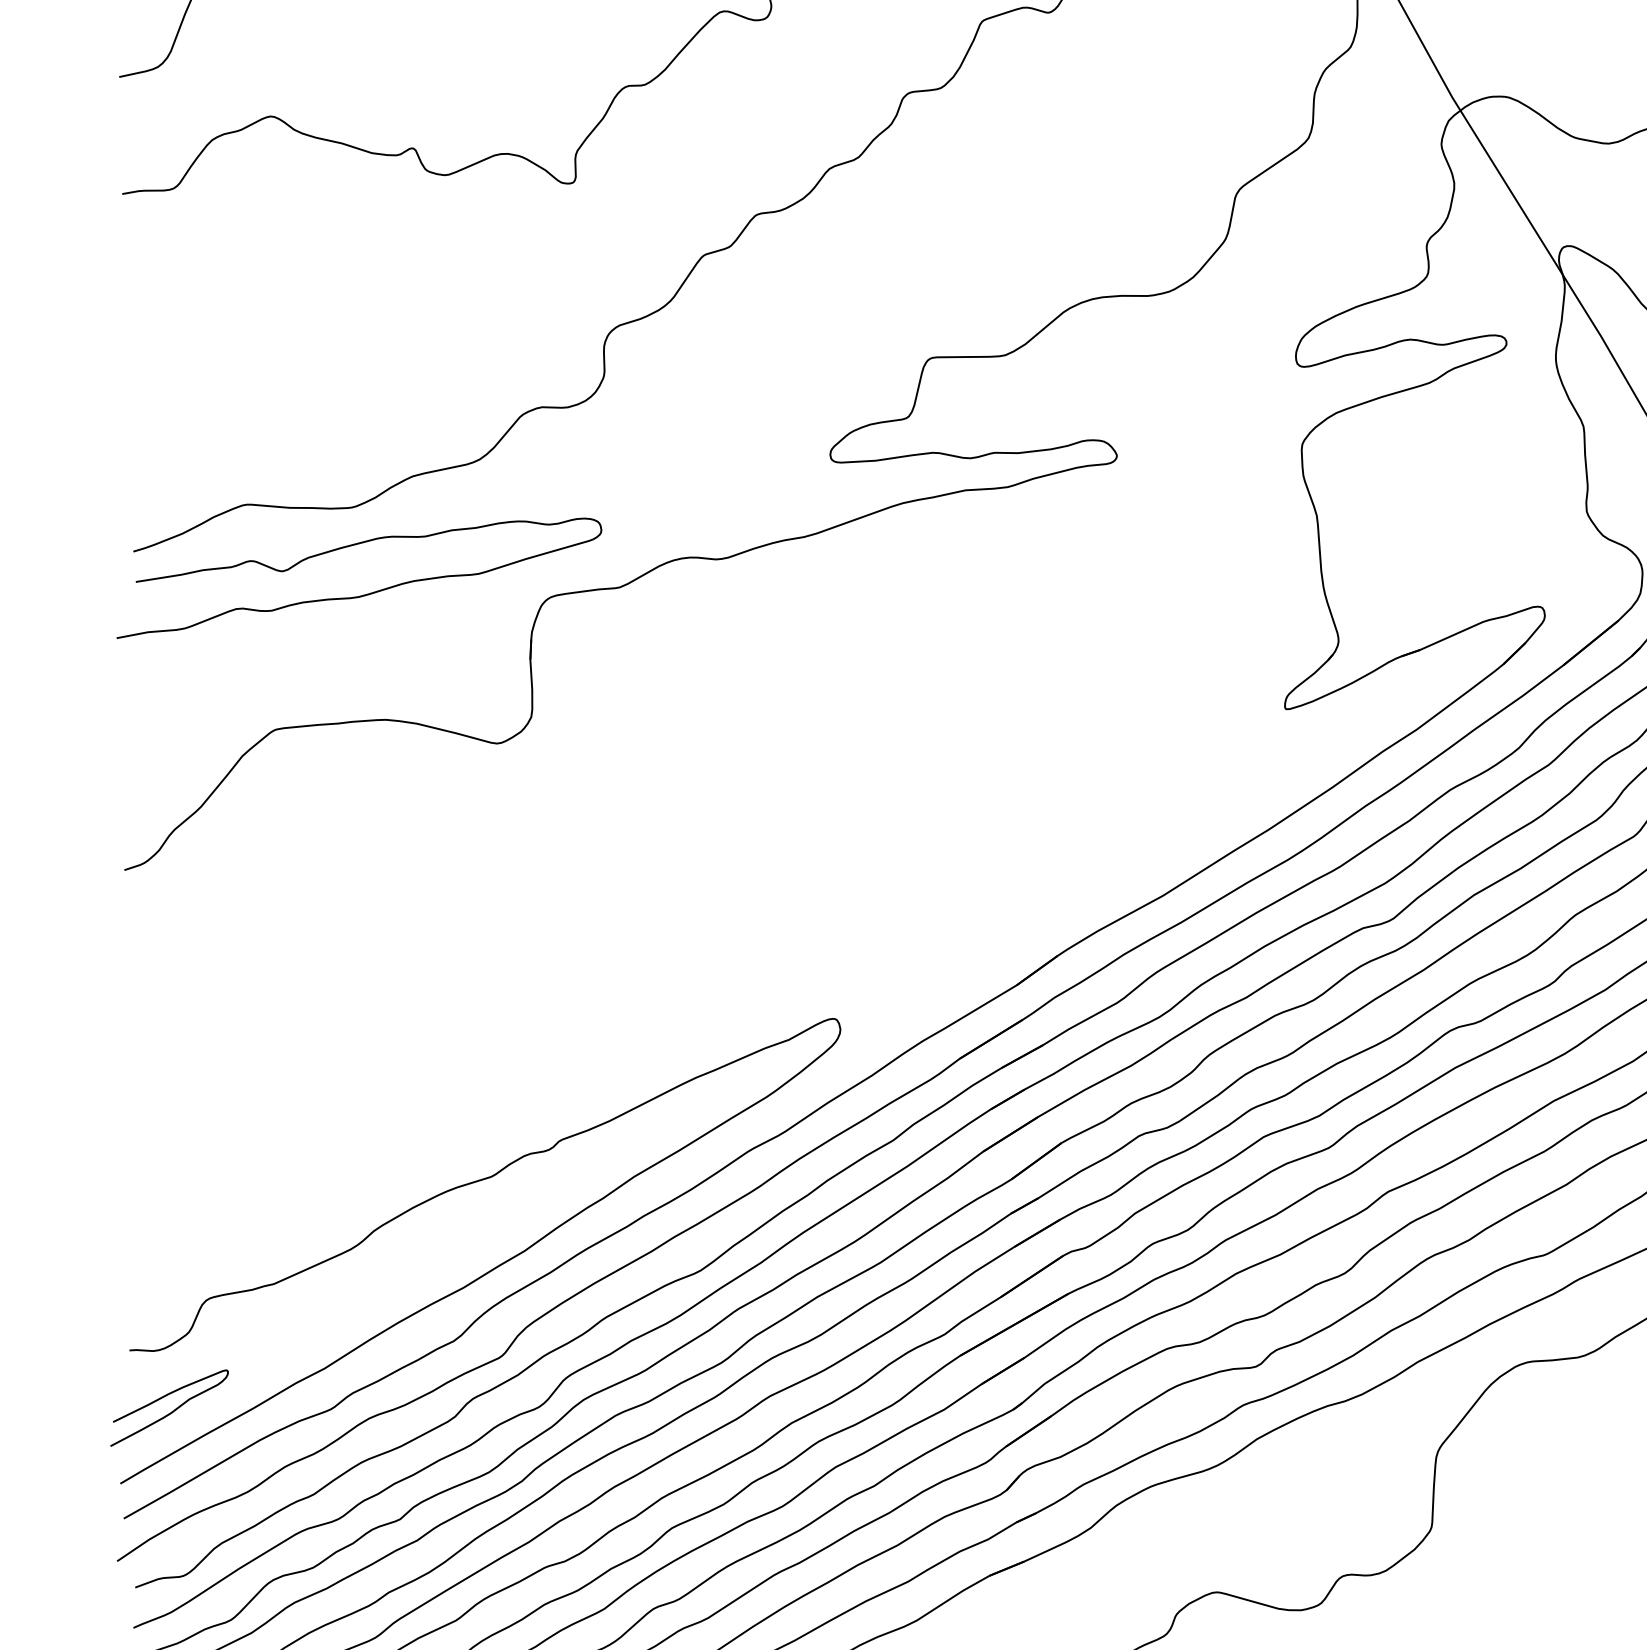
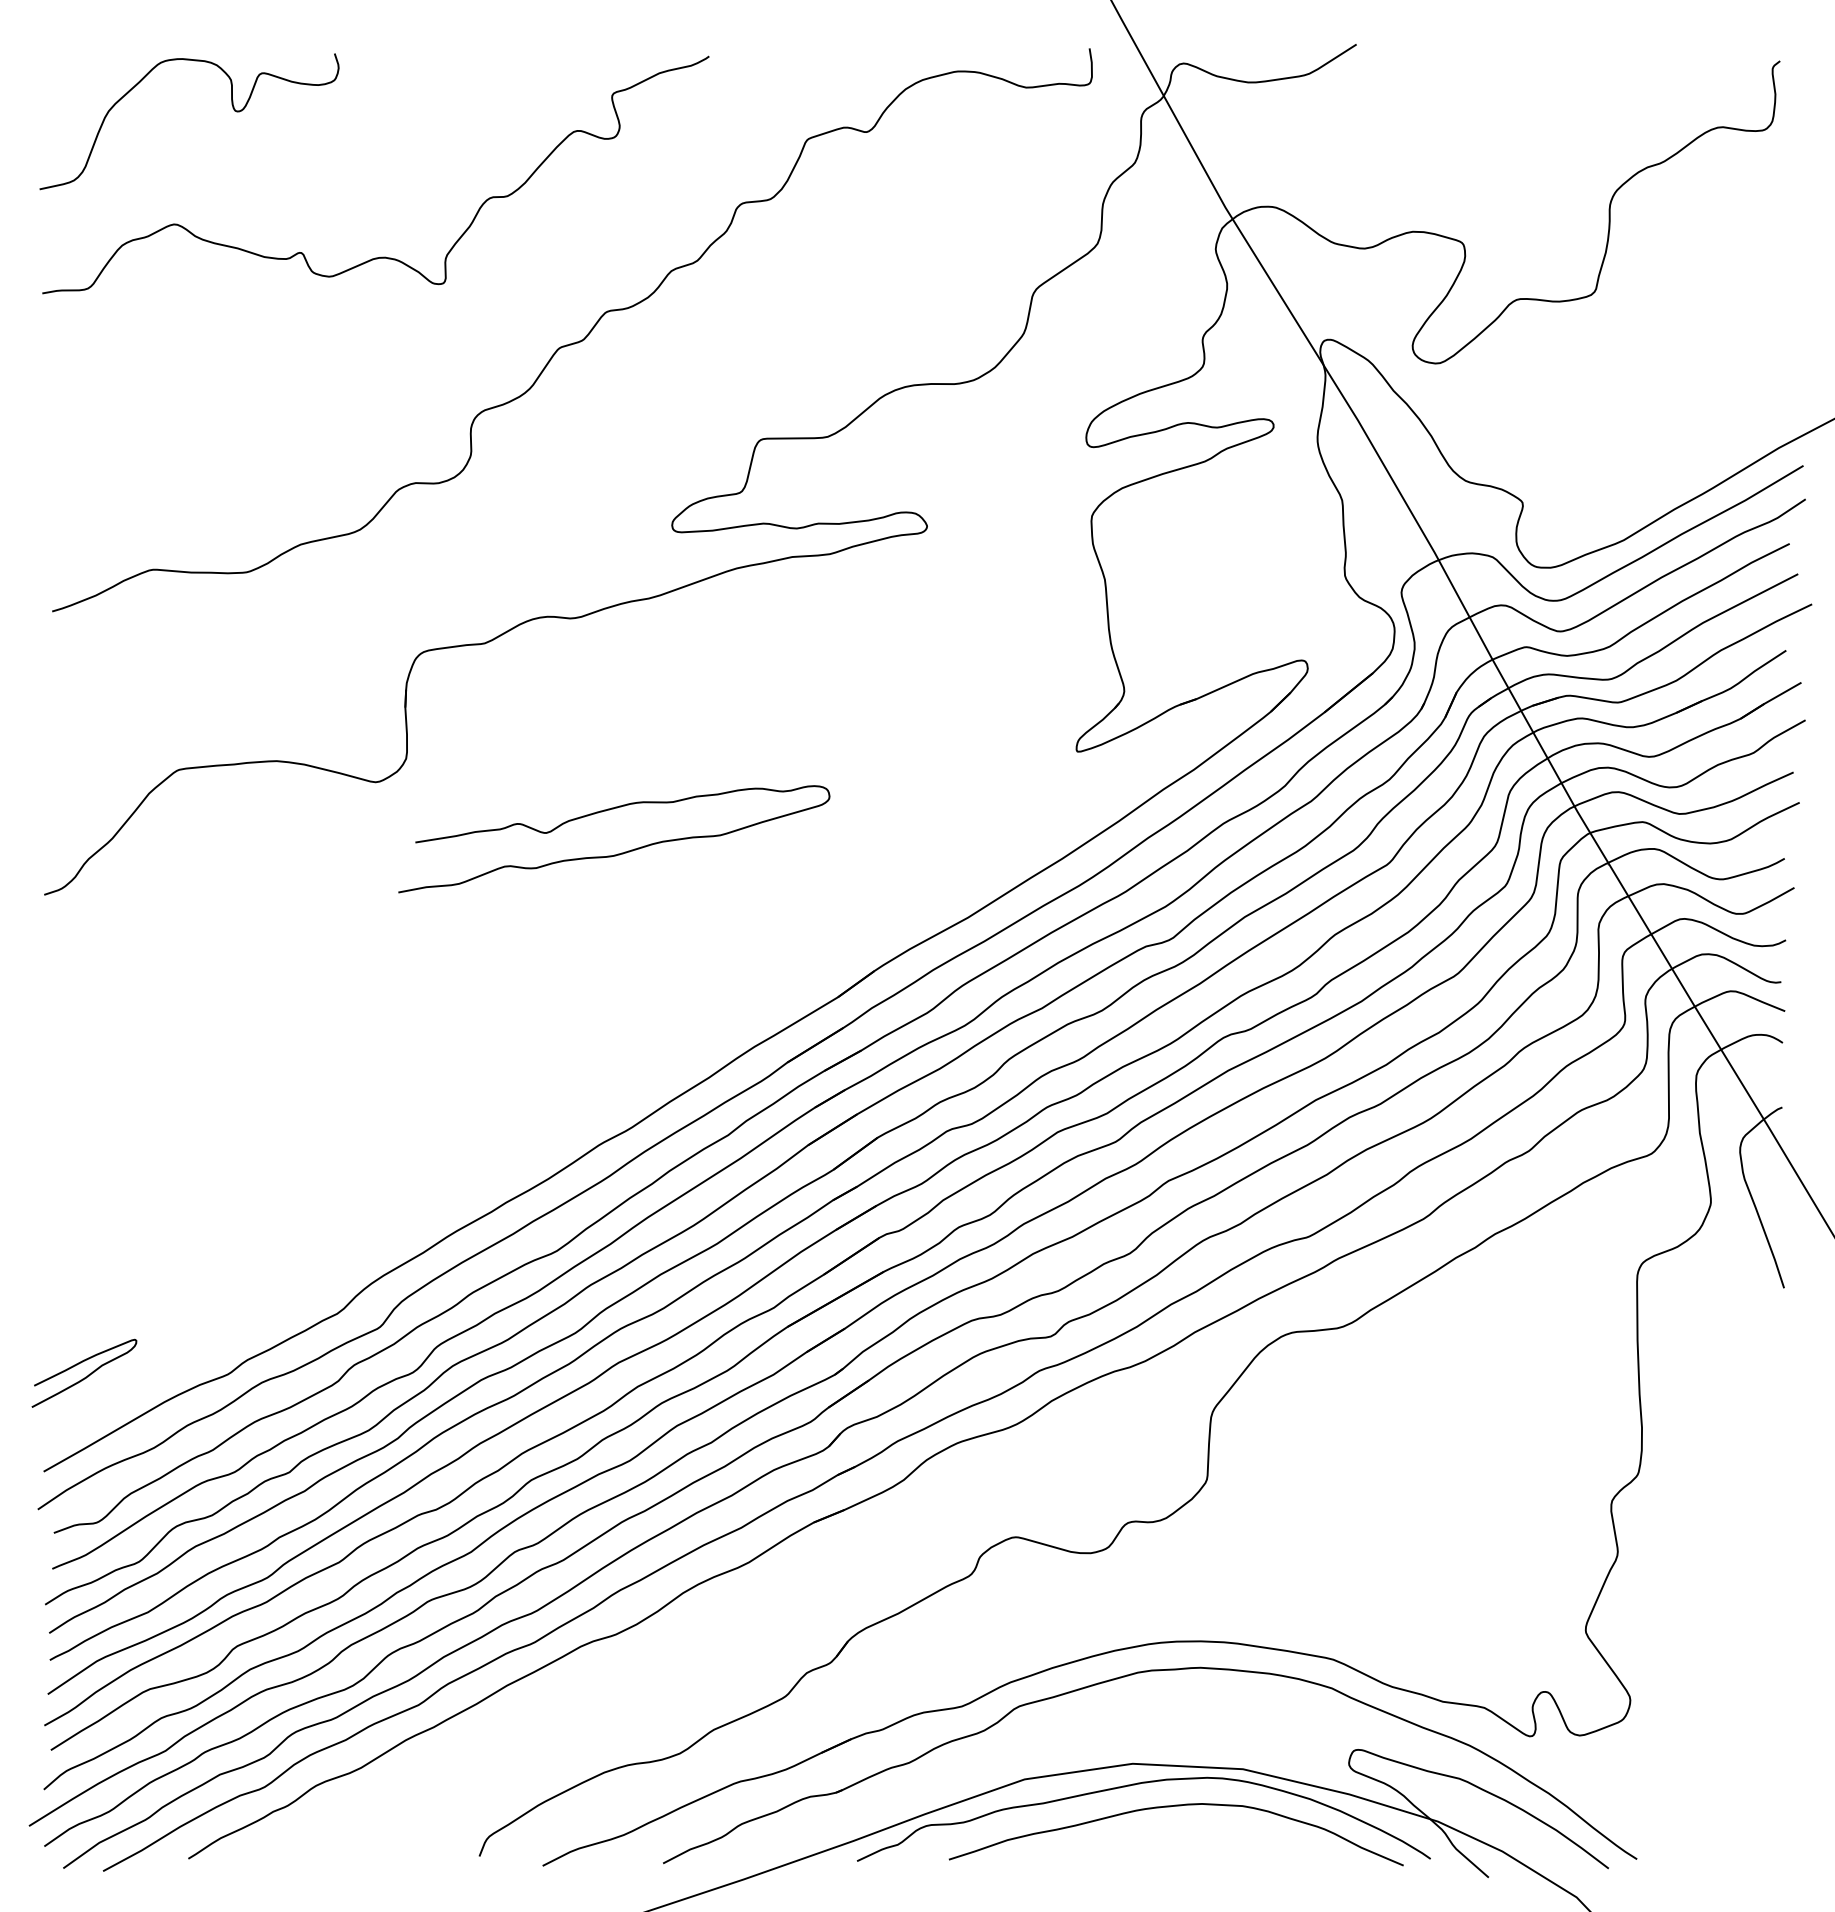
curve: (364, 594) -> (618, 853), moved
curve: (493, 1267) -> (372, 1248), removed

